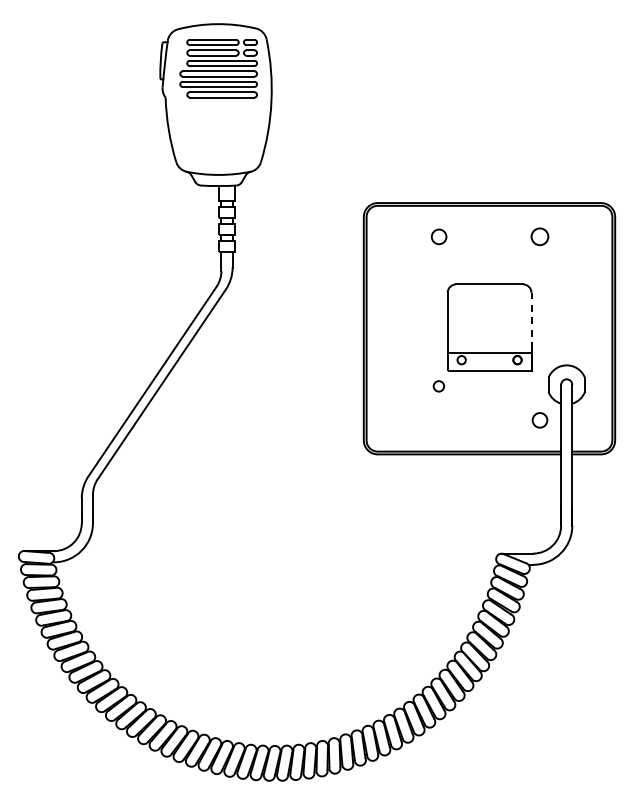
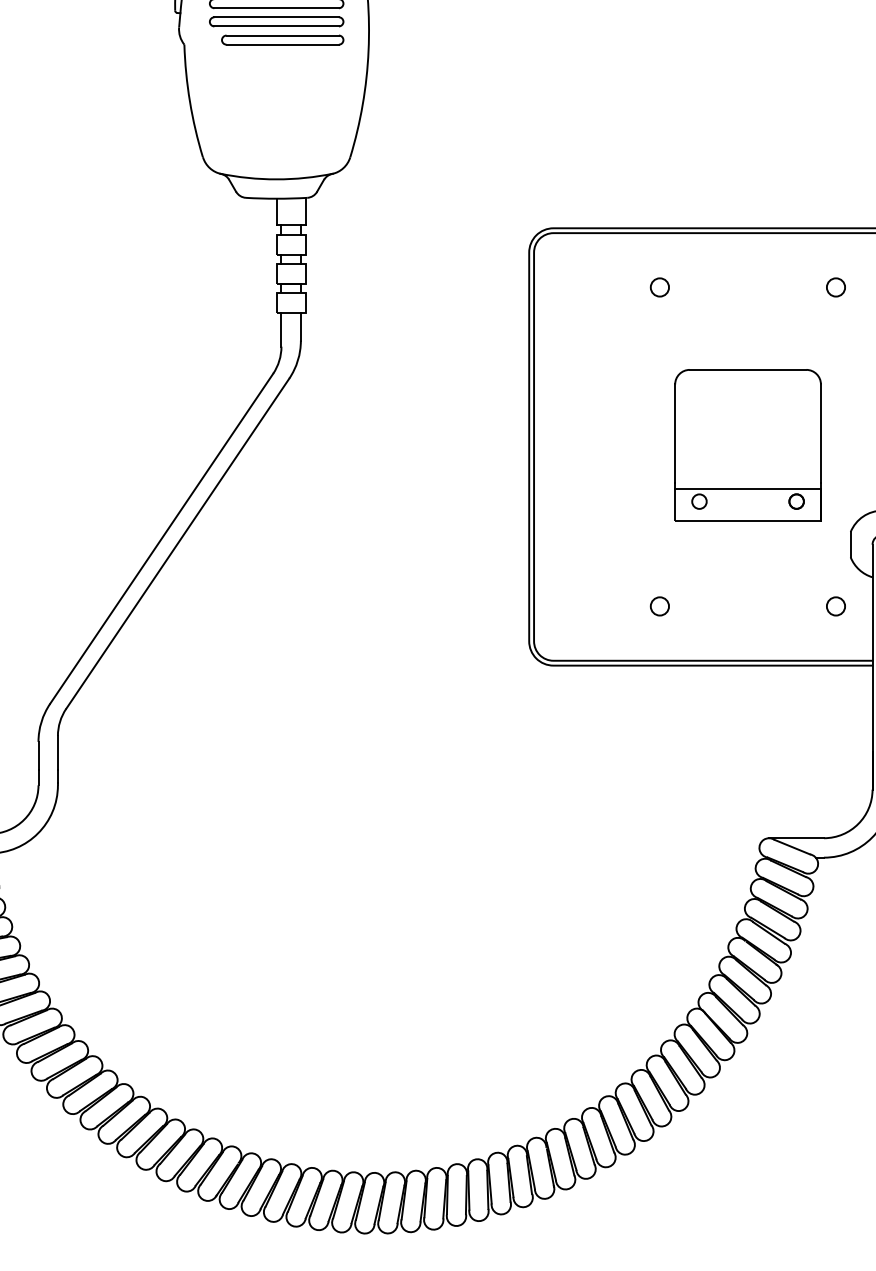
circle: (438, 237) -> (659, 288), size x0.71
circle: (540, 237) -> (836, 288), size x0.62
line: (531, 320) -> (820, 432), dashed -> solid
circle: (438, 386) -> (659, 606), moved
circle: (540, 420) -> (836, 606), size x0.71

